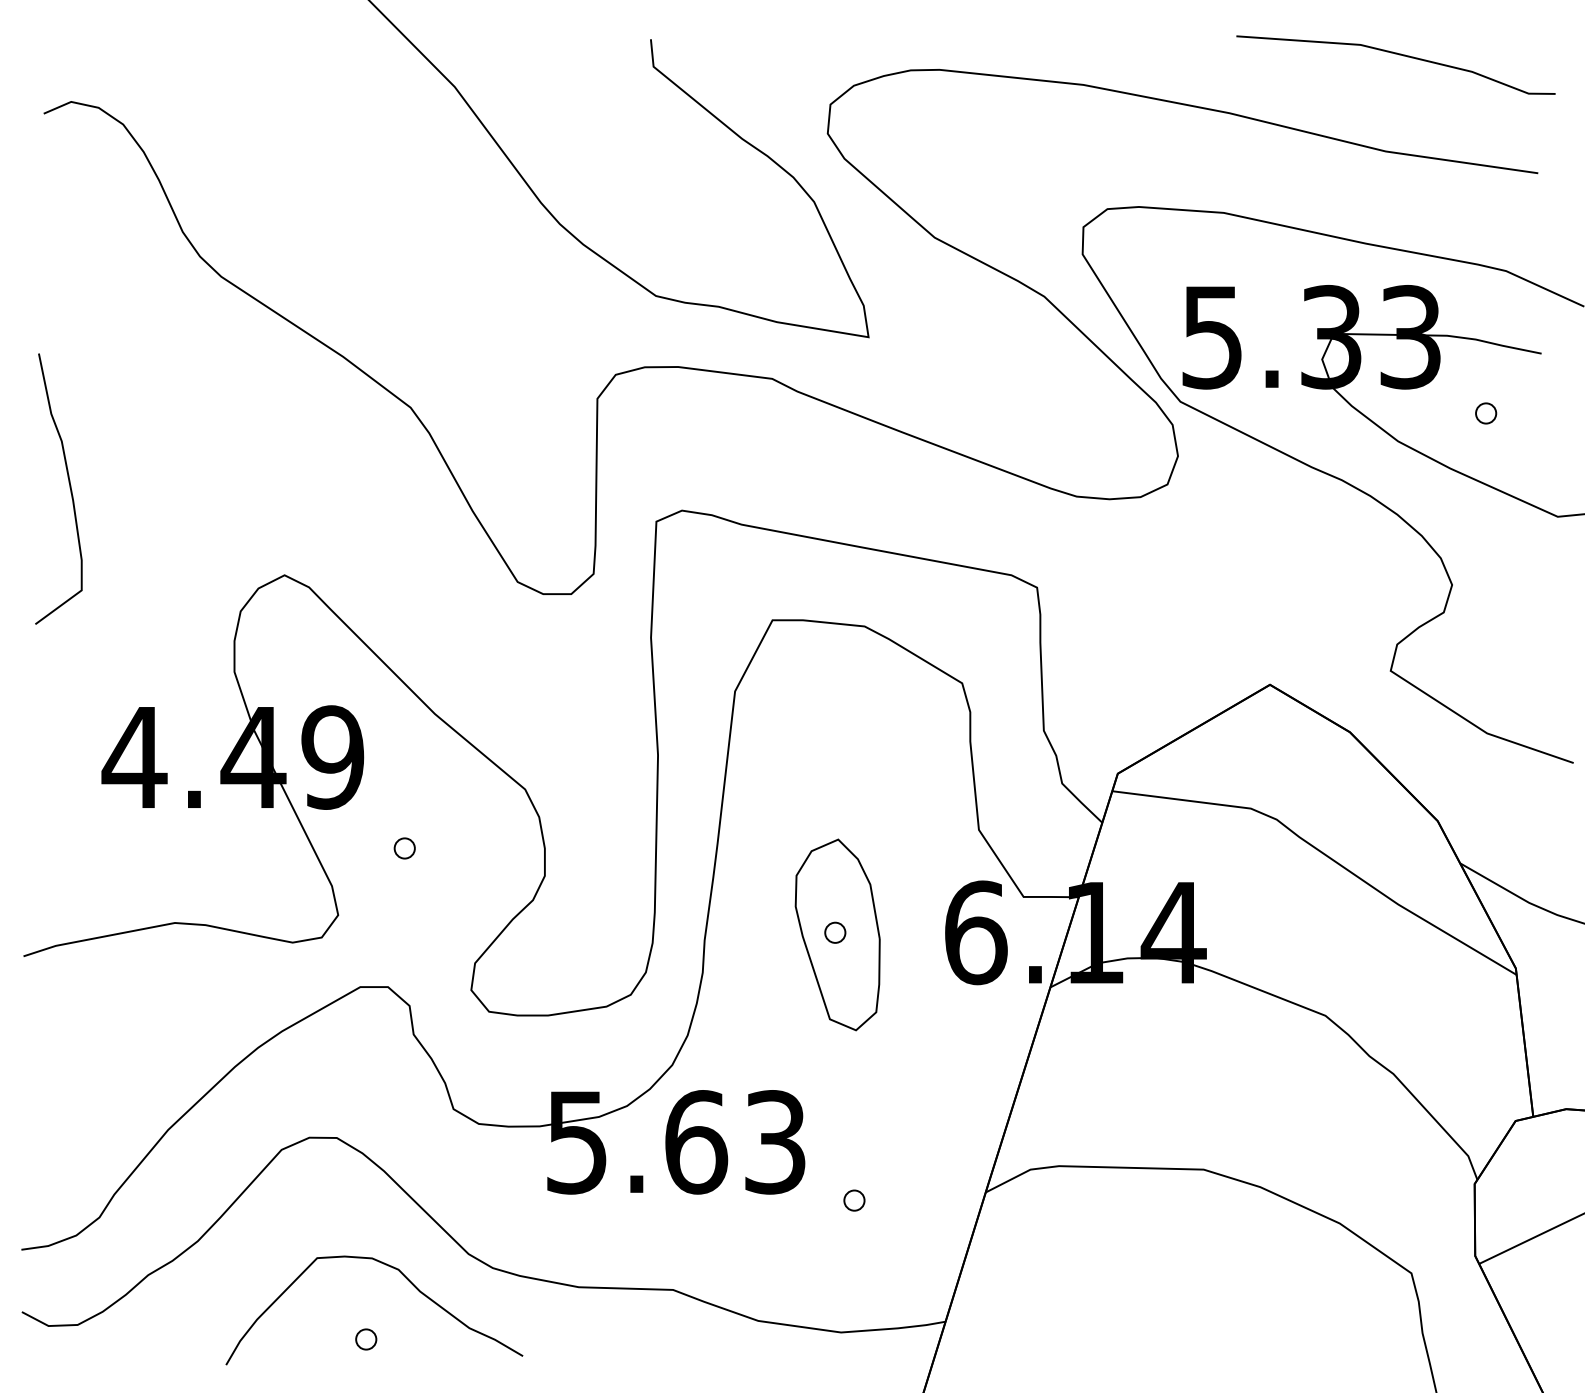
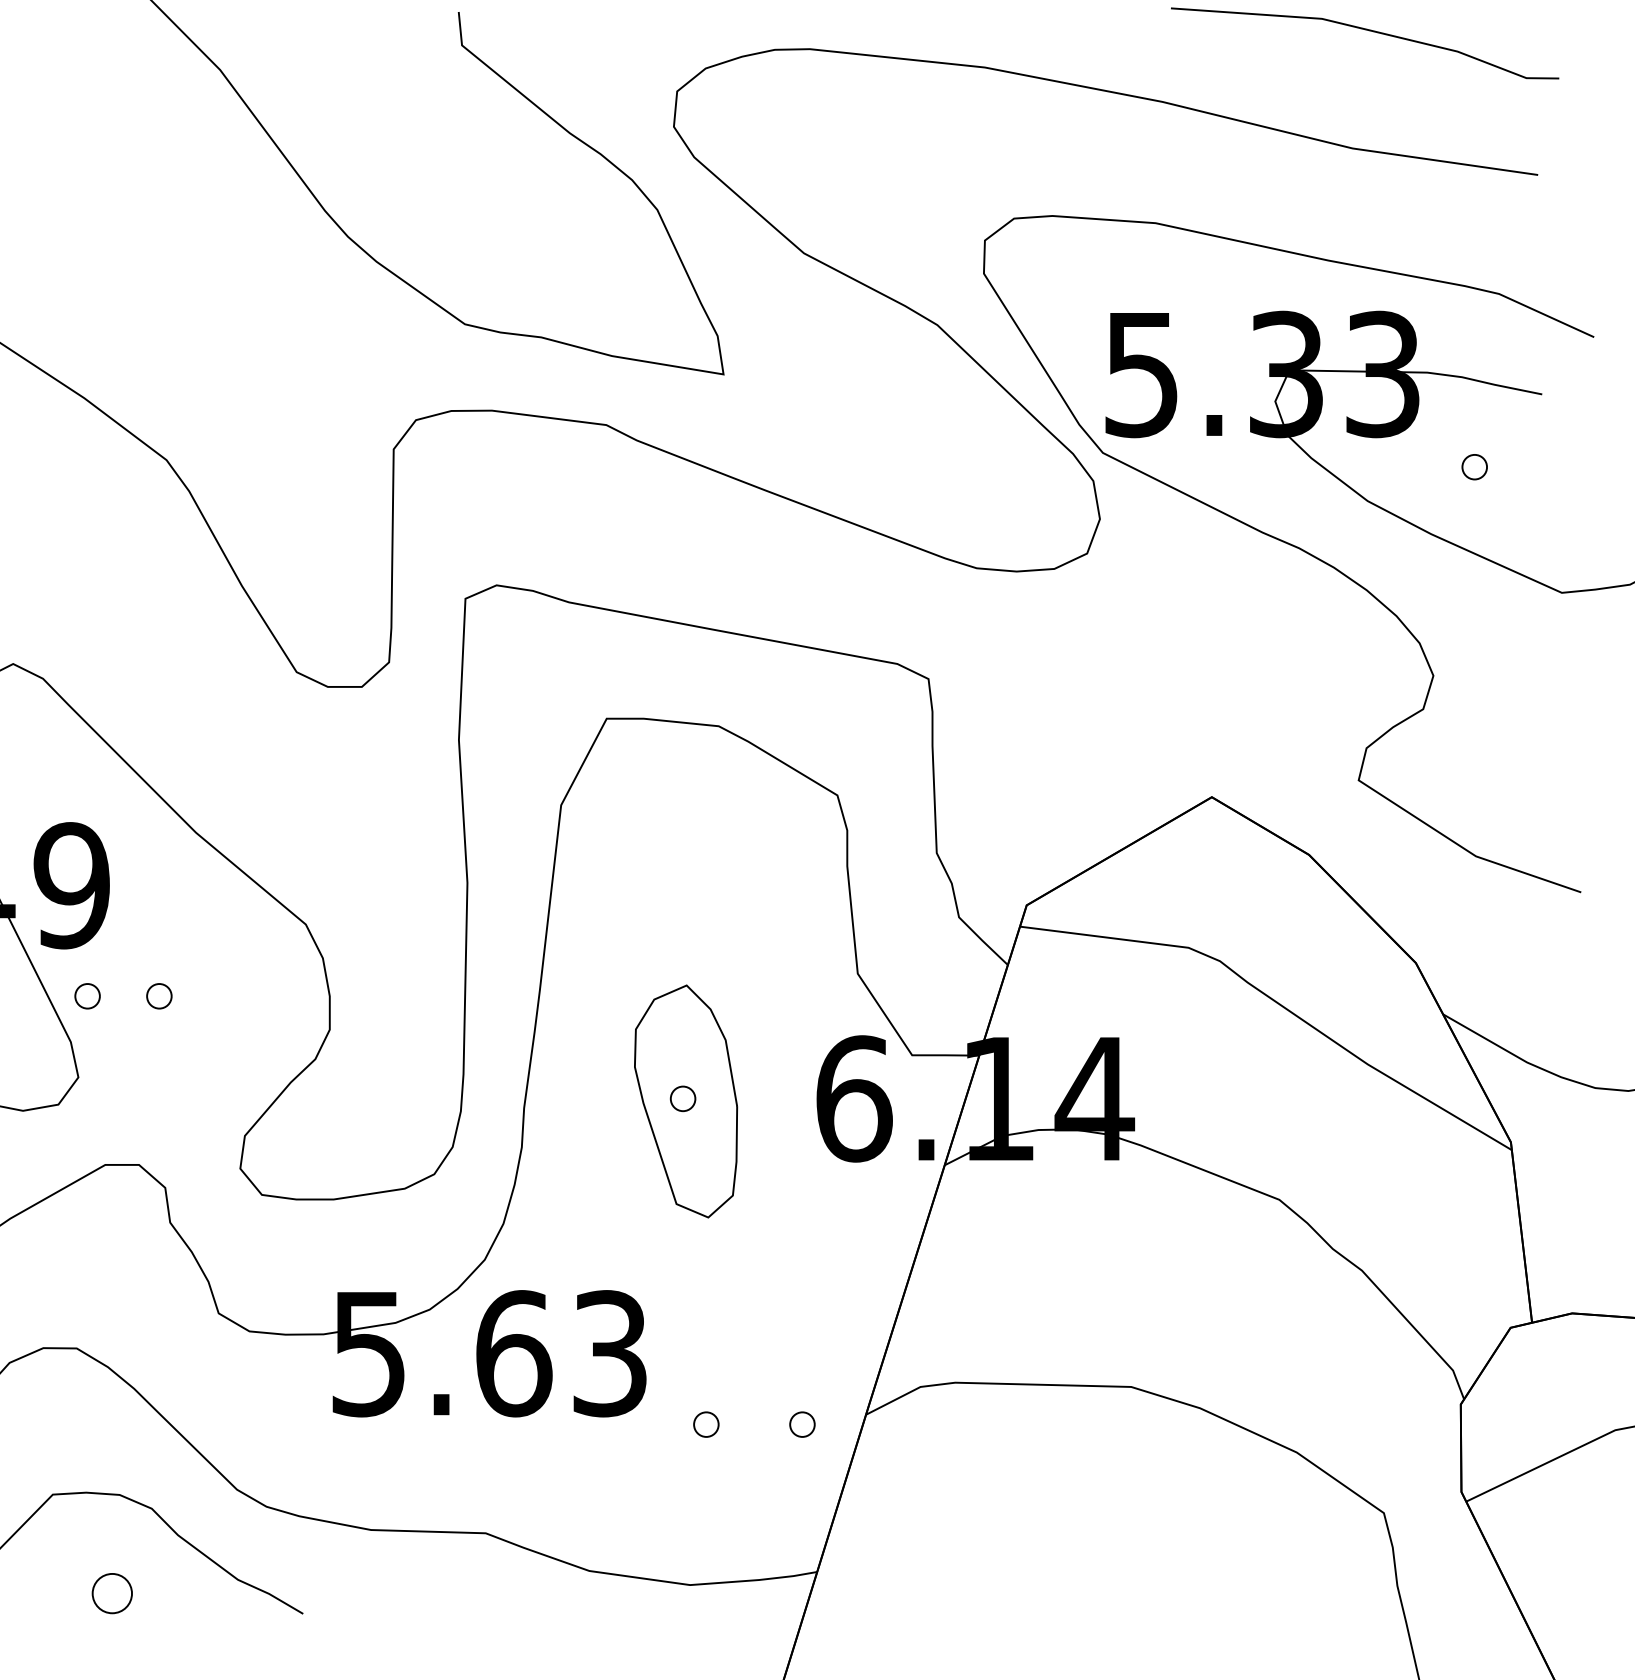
part: (345, 848) -> (87, 996), added
part: (933, 1200) -> (802, 1424), added
part: (366, 1339) -> (112, 1593), size x1.6

